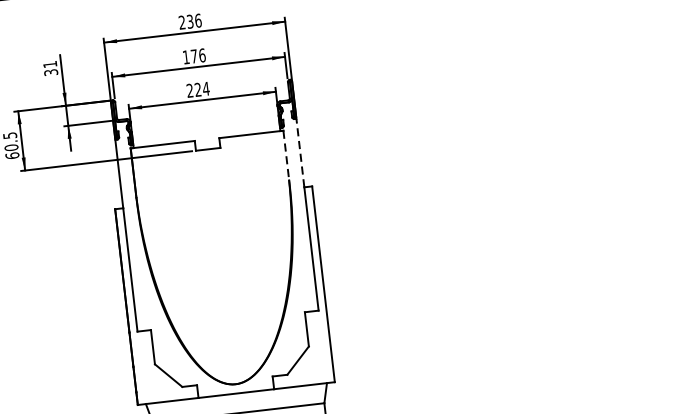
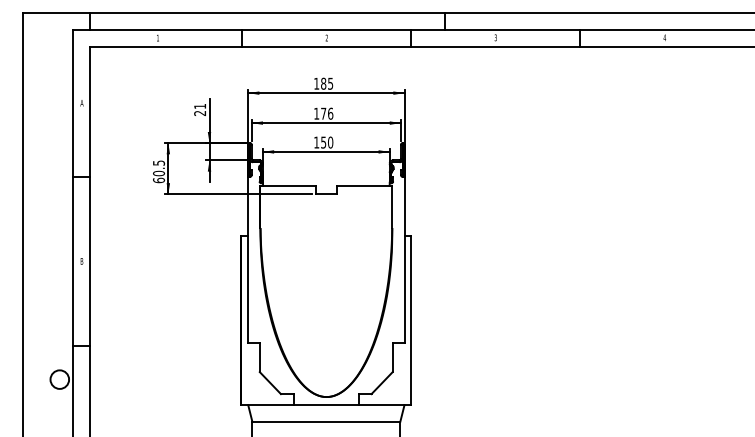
text: (190, 21) -> (323, 83), 236 -> 185
text: (51, 71) -> (200, 112), 31 -> 21
text: (197, 89) -> (323, 142), 224 -> 150
line: (300, 153) -> (404, 206), dashed -> solid
line: (286, 155) -> (392, 207), dashed -> solid

